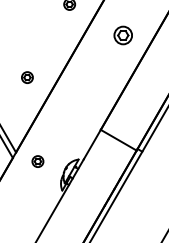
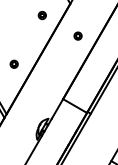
part: (122, 34) -> (77, 35), size x0.62
part: (36, 160) -> (20, 119), removed

